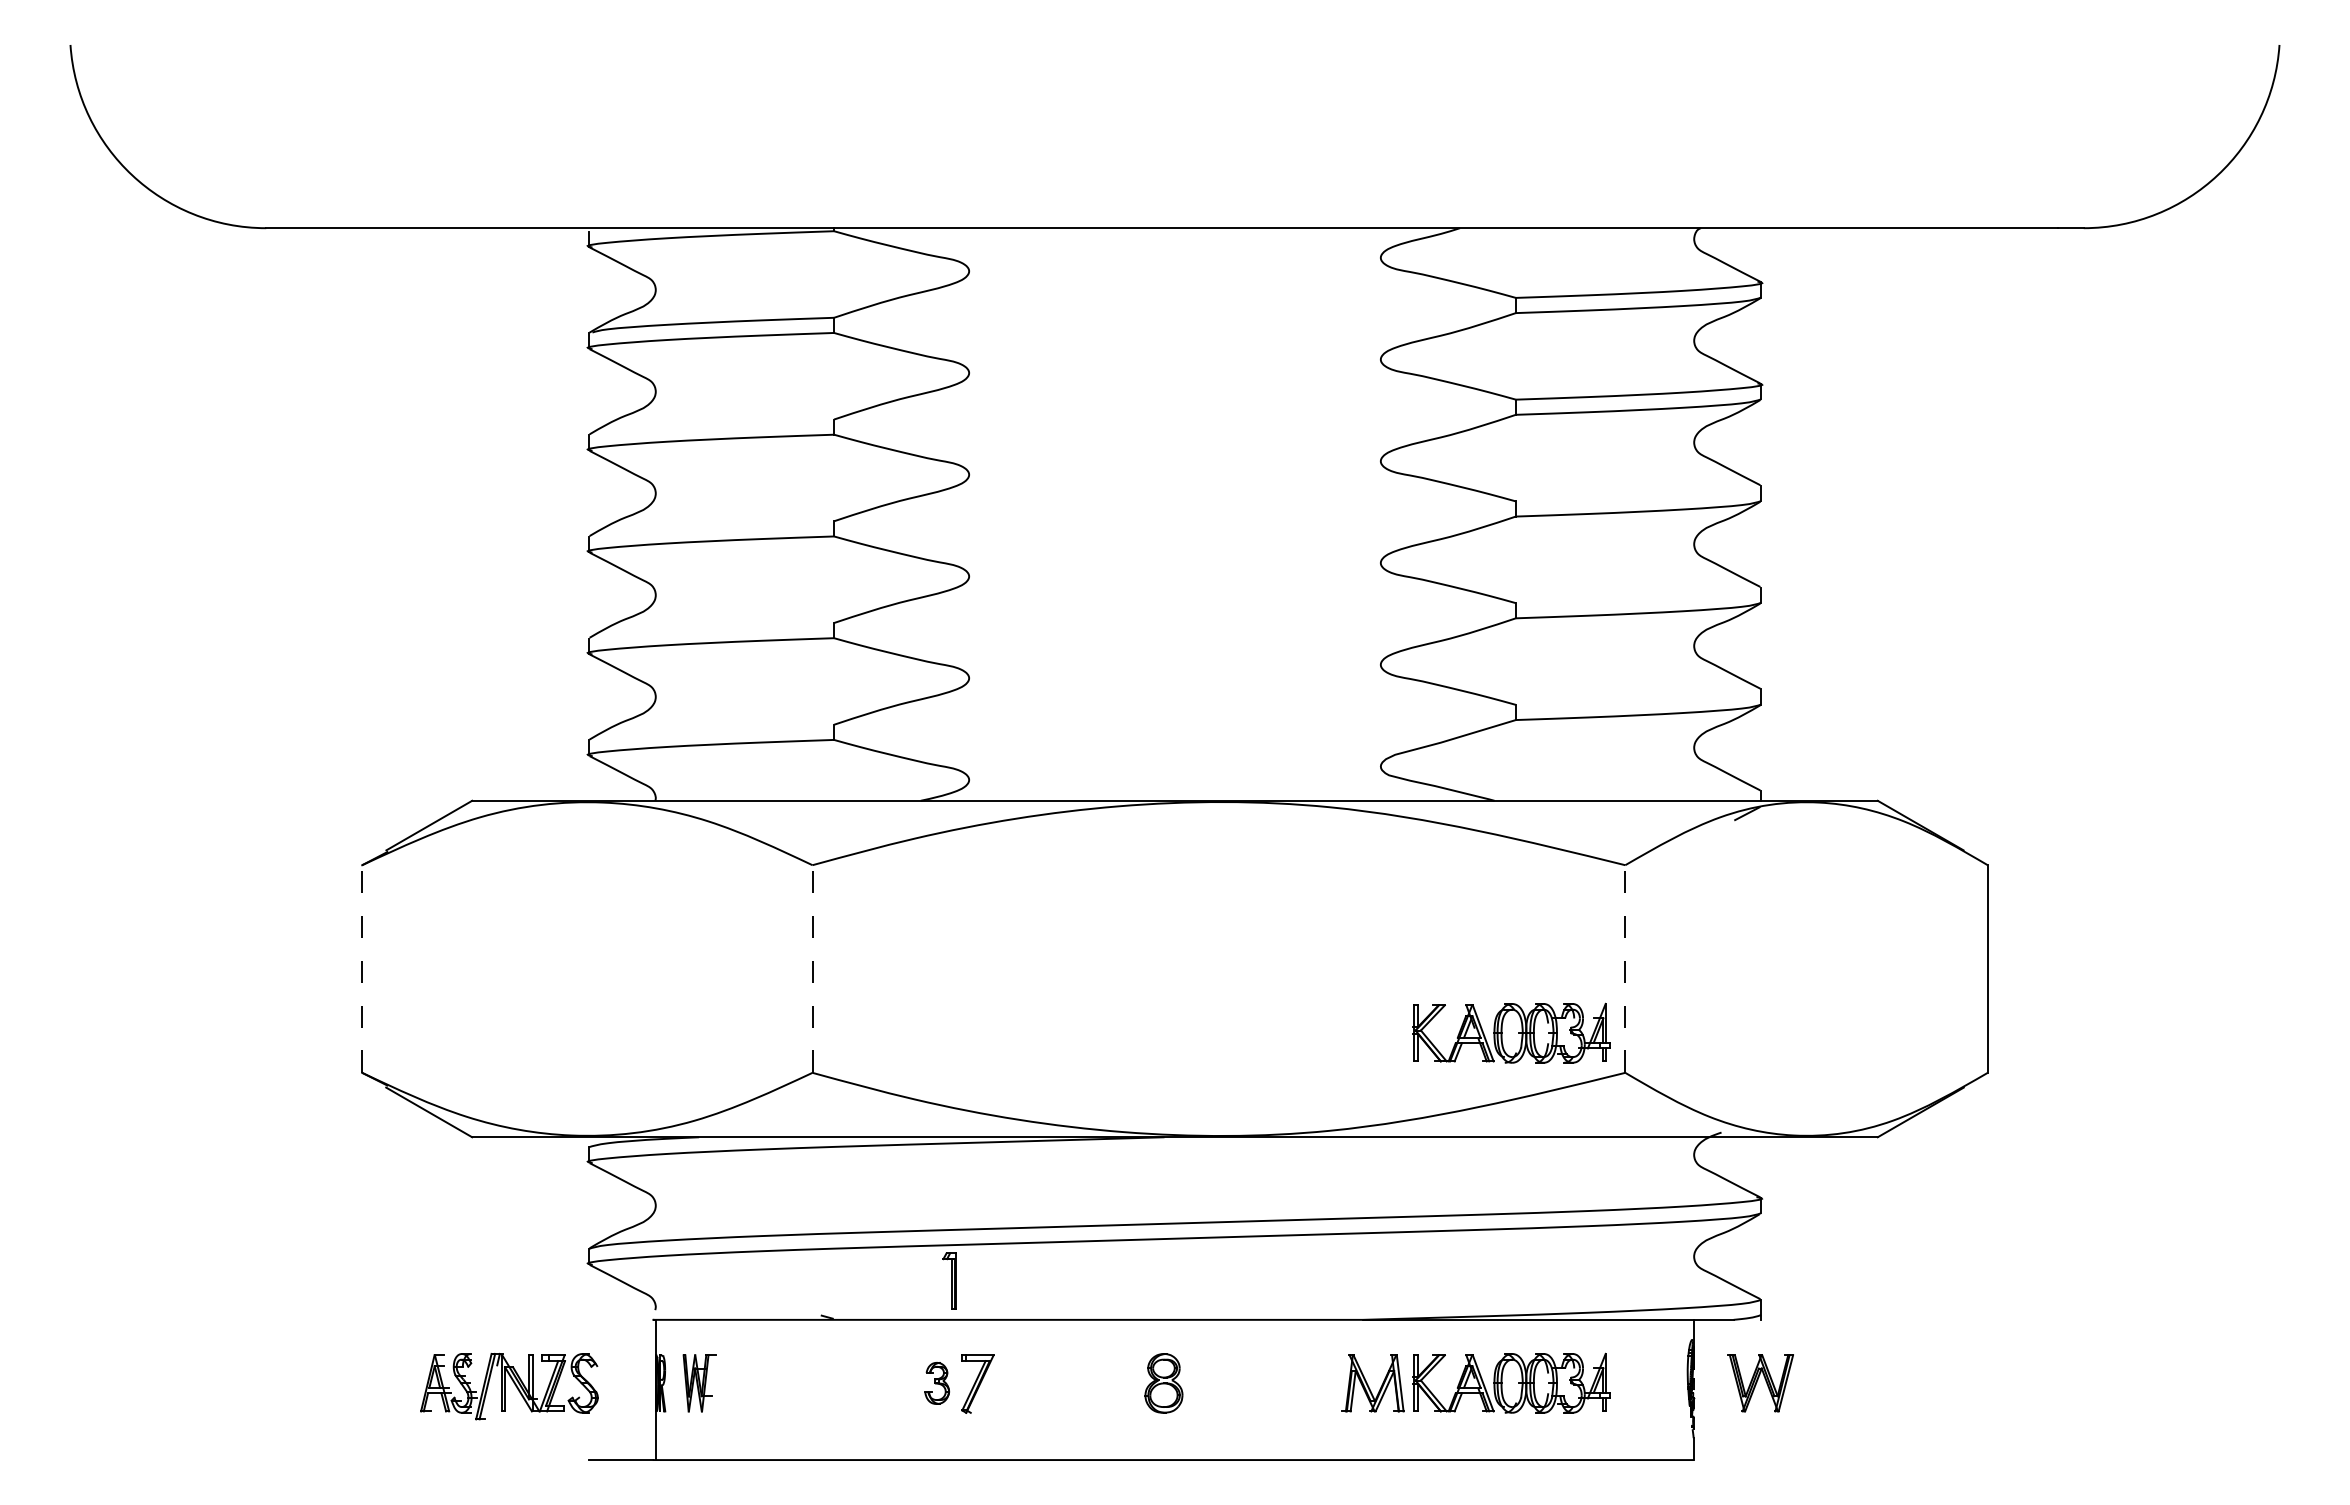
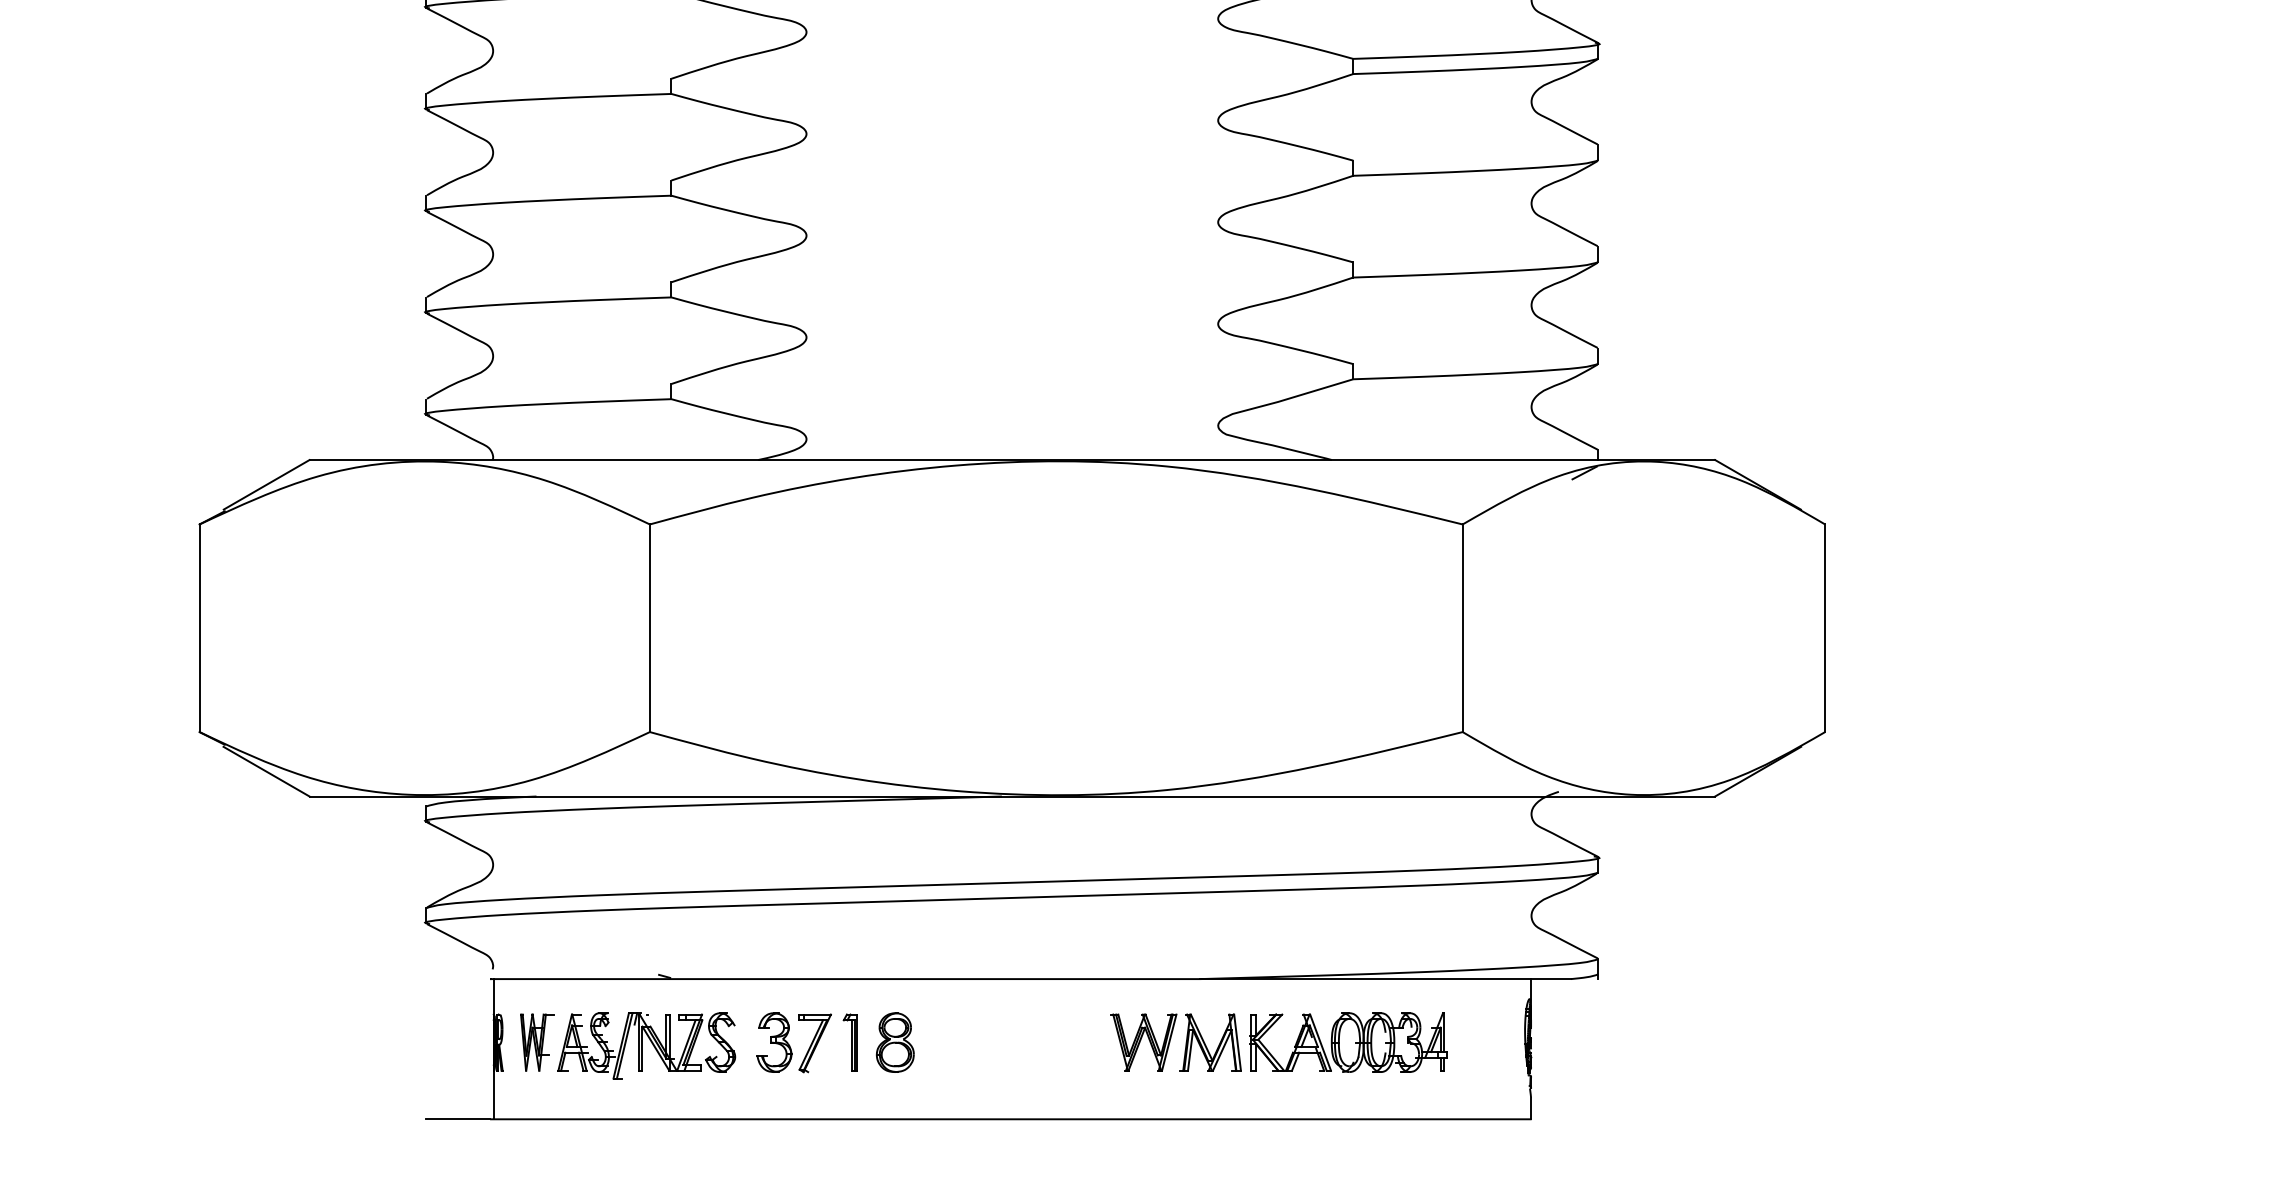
line: (362, 969) -> (199, 628), dashed -> solid
line: (812, 969) -> (649, 628), dashed -> solid
line: (1625, 969) -> (1462, 628), dashed -> solid
part: (1511, 1032) -> (1348, 691), removed
part: (949, 1280) -> (849, 1041), moved
part: (937, 1383) -> (774, 1042), size x1.43
part: (1163, 1383) -> (894, 1042), moved
part: (1760, 1383) -> (1143, 1042), moved
part: (509, 1386) -> (646, 1045), moved

